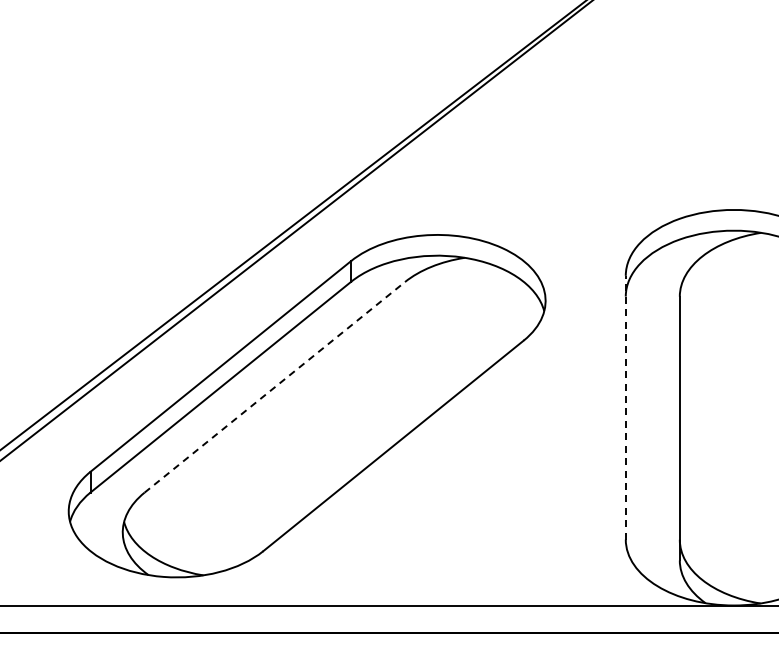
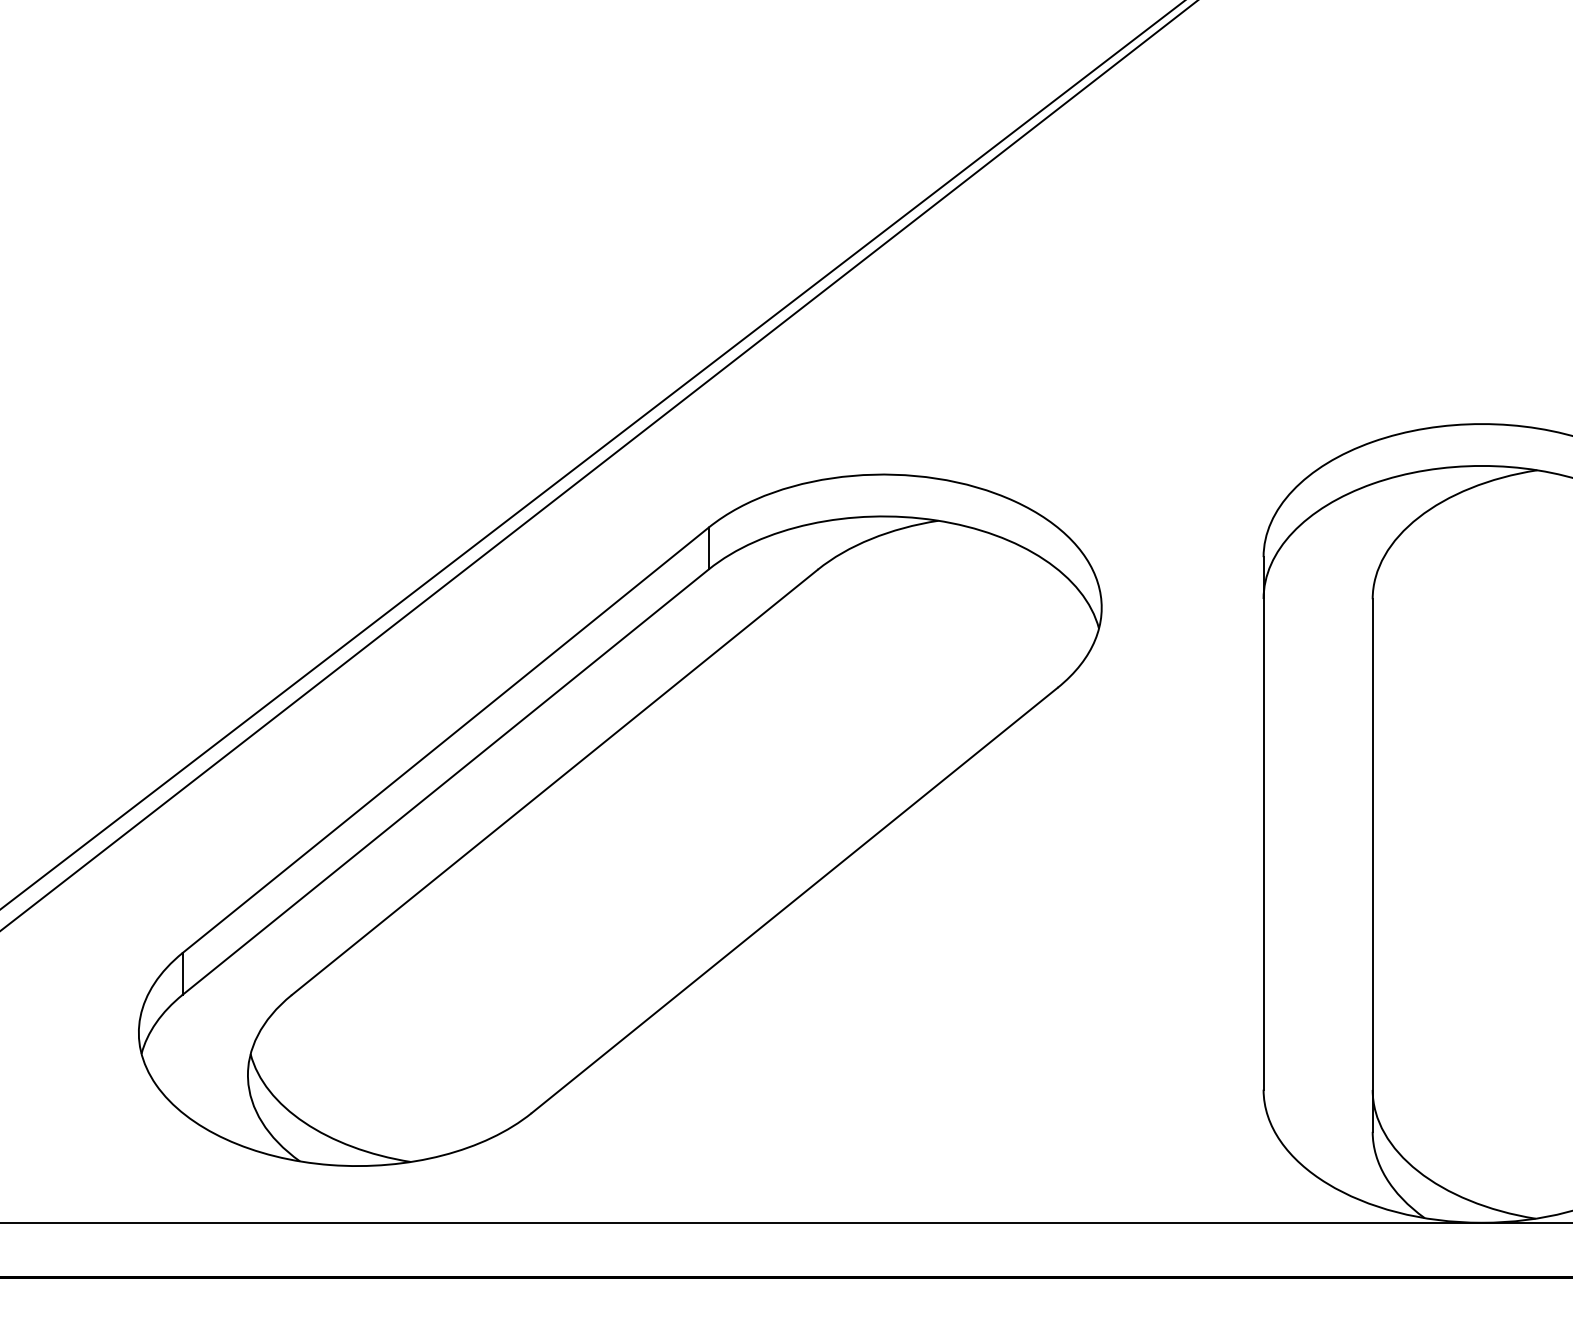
line: (275, 387) -> (556, 782), dashed -> solid
line: (625, 407) -> (1263, 822), dashed -> solid

